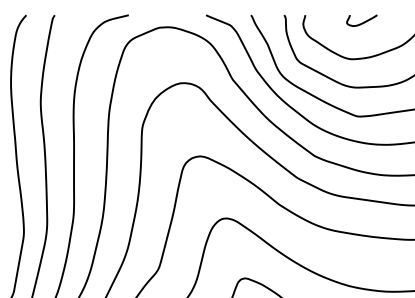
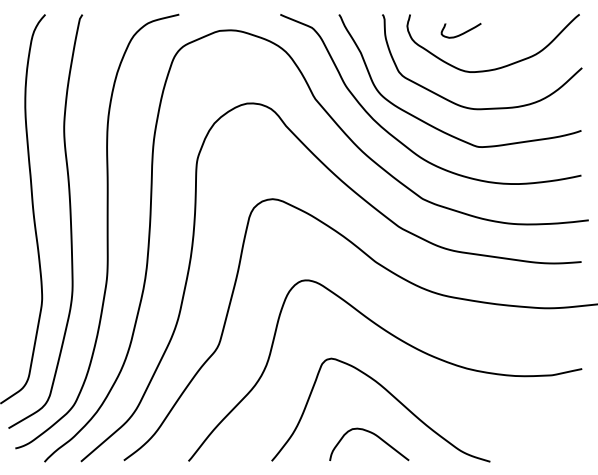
curve: (362, 22) -> (461, 33), moved

